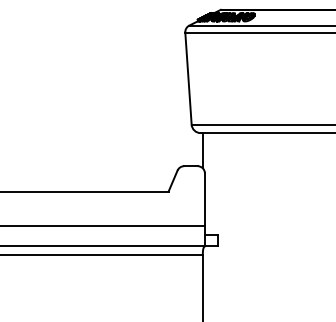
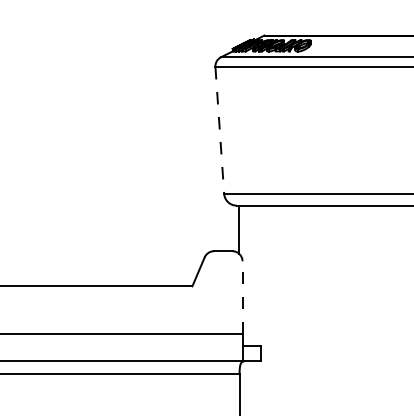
line: (188, 79) -> (219, 131), solid -> dashed
line: (204, 199) -> (241, 297), solid -> dashed

